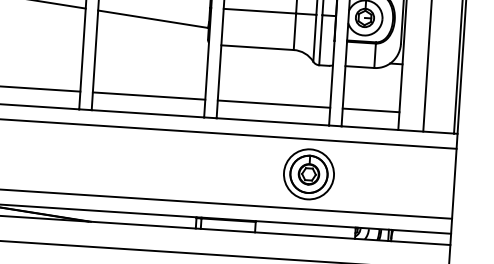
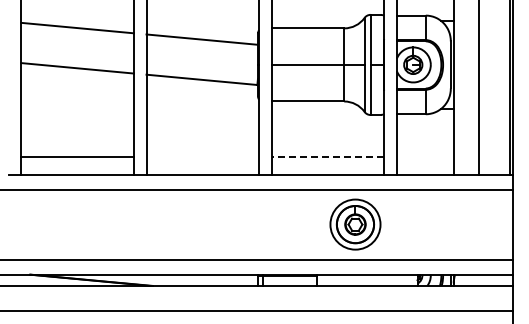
line: (148, 95) -> (202, 156), removed
line: (273, 103) -> (327, 156), solid -> dashed
line: (370, 110) -> (424, 156), removed
part: (309, 174) -> (355, 224), moved

